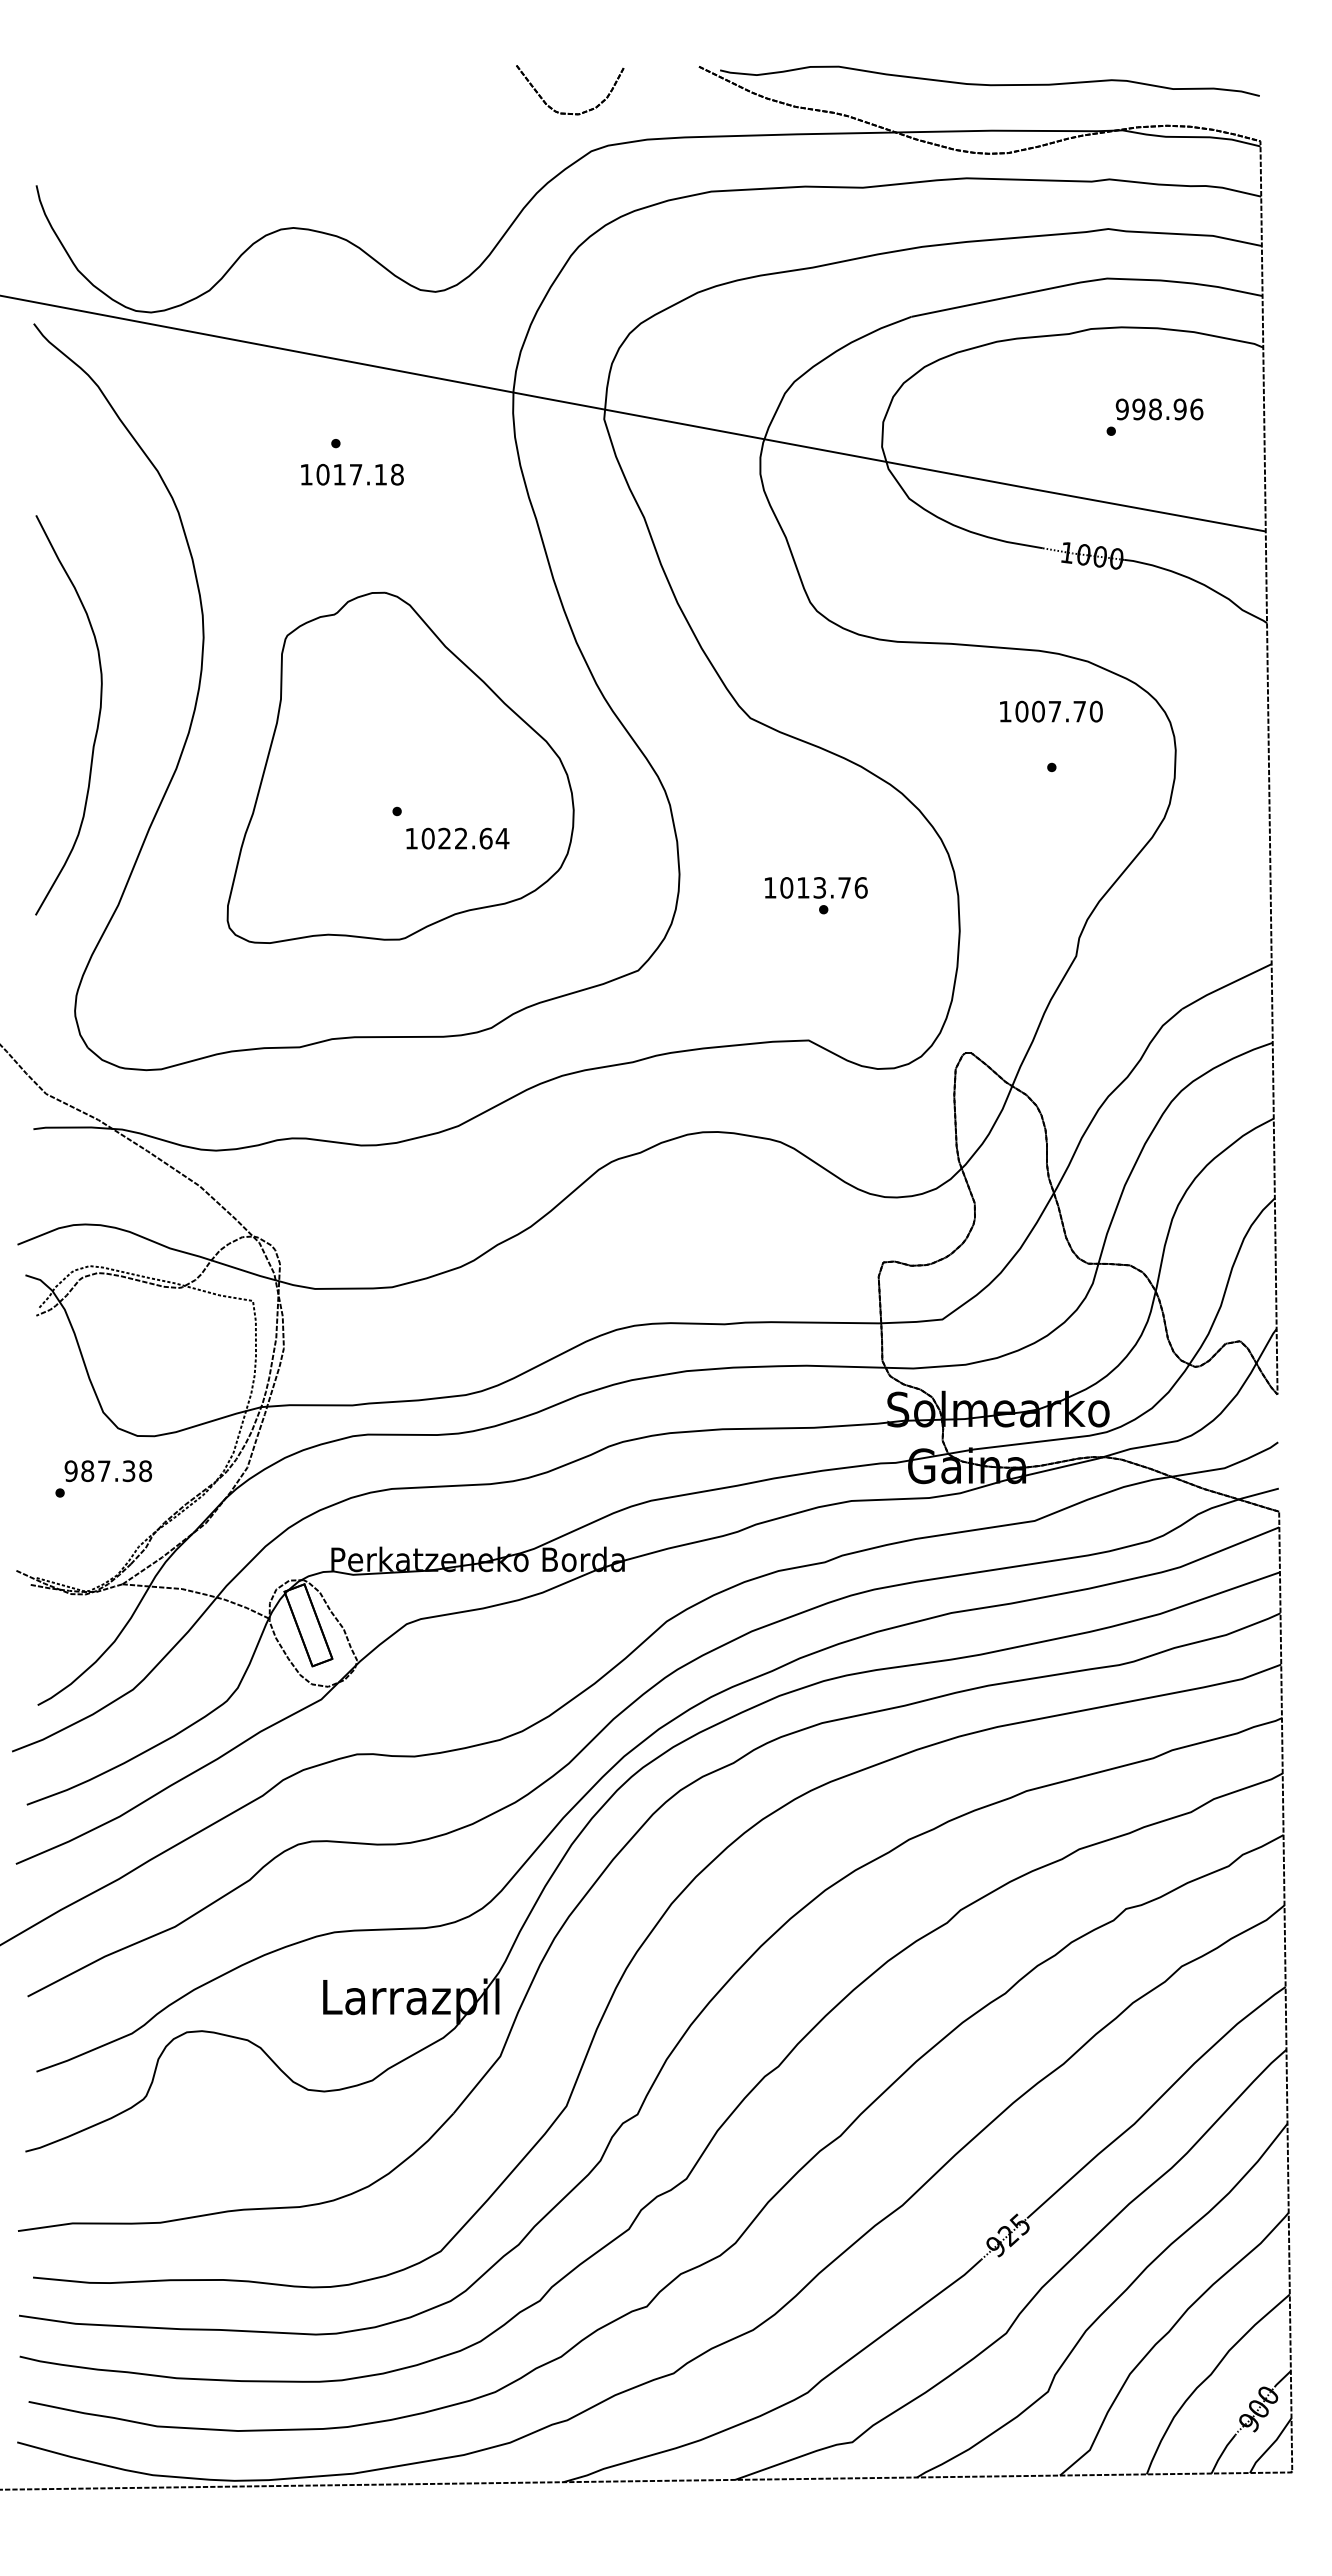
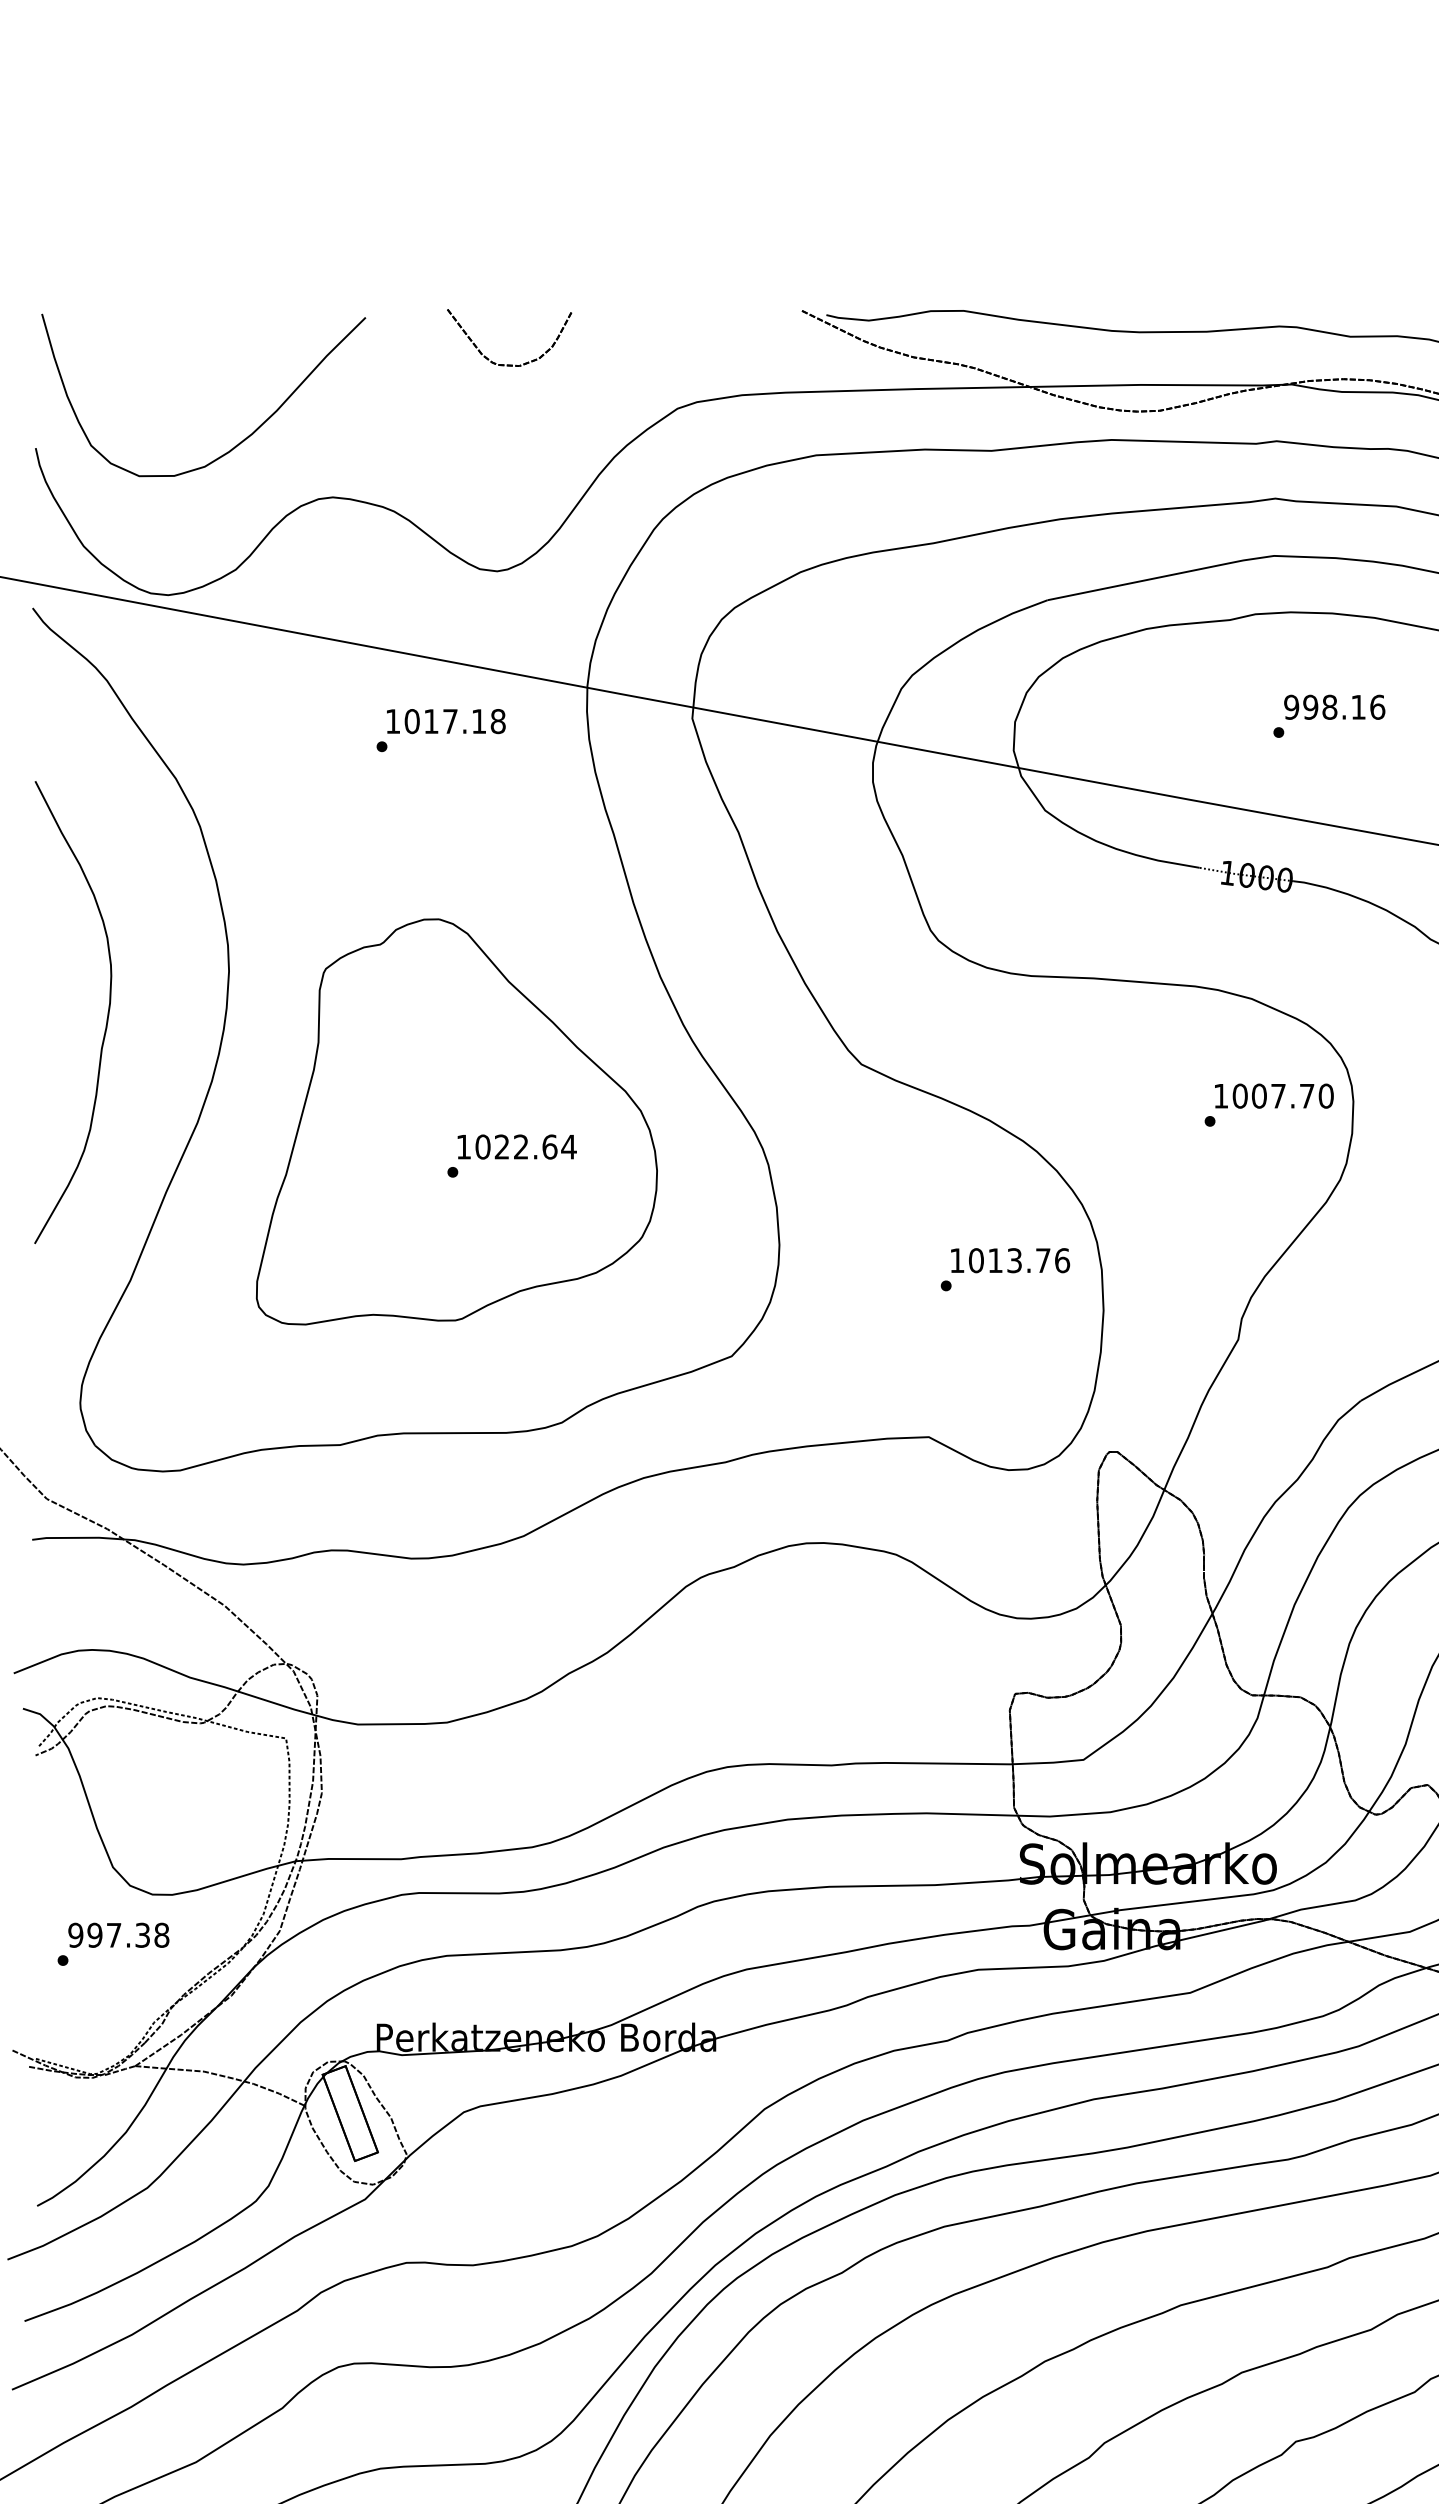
part: (568, 112) -> (507, 363), moved
curve: (213, 179) -> (240, 441), added
text: (1179, 409) -> (1357, 707), 998.96 -> 998.16
text: (352, 474) -> (446, 721), moved
text: (1051, 711) -> (1274, 1095), moved
curve: (97, 720) -> (106, 1018), moved
text: (457, 838) -> (516, 1146), moved
text: (816, 887) -> (1010, 1260), moved
text: (87, 1471) -> (94, 1935), 987.38 -> 997.38

